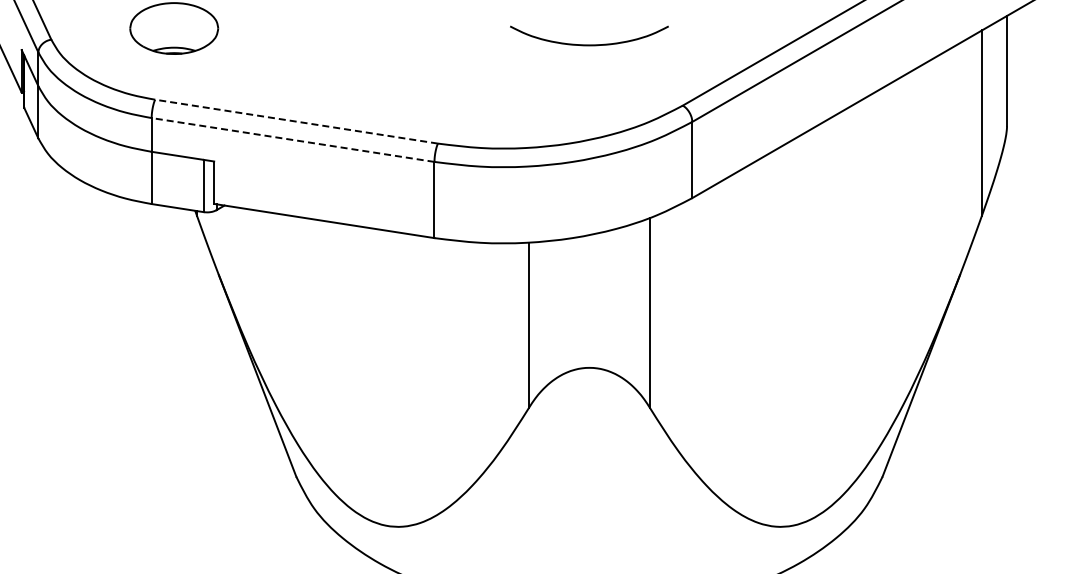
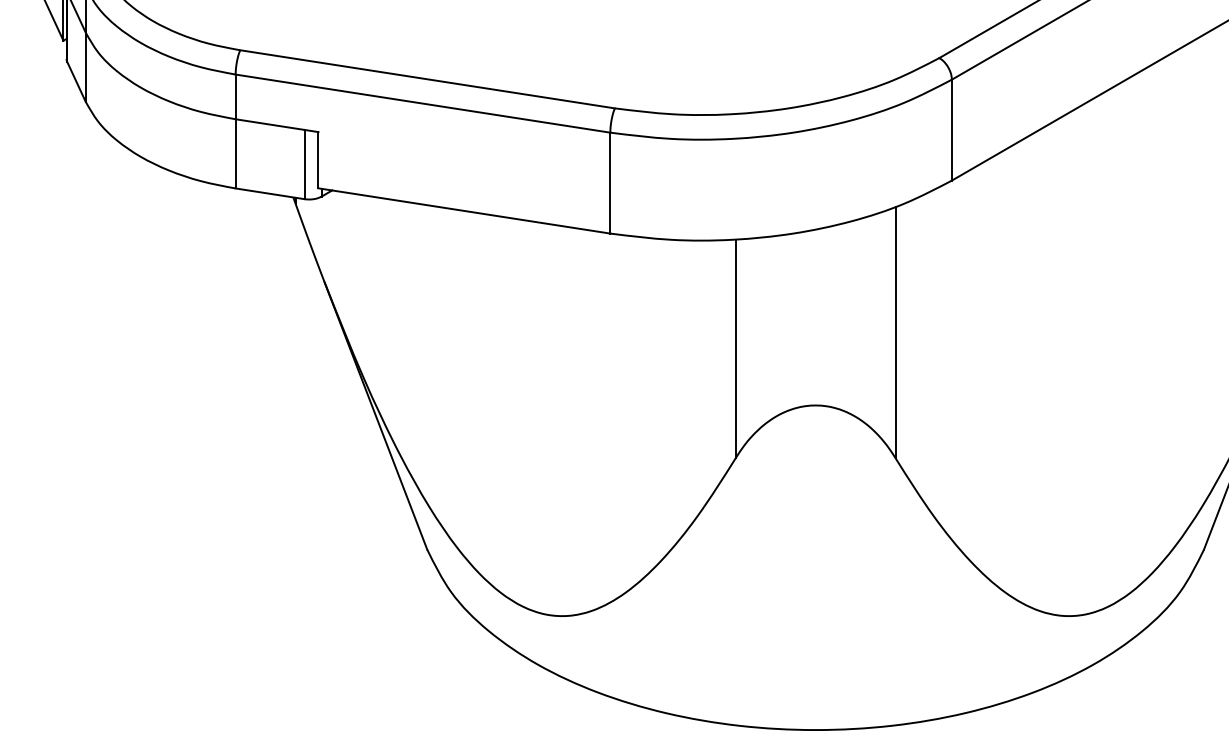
line: (296, 121) -> (427, 79), dashed -> solid
line: (292, 139) -> (422, 102), dashed -> solid

